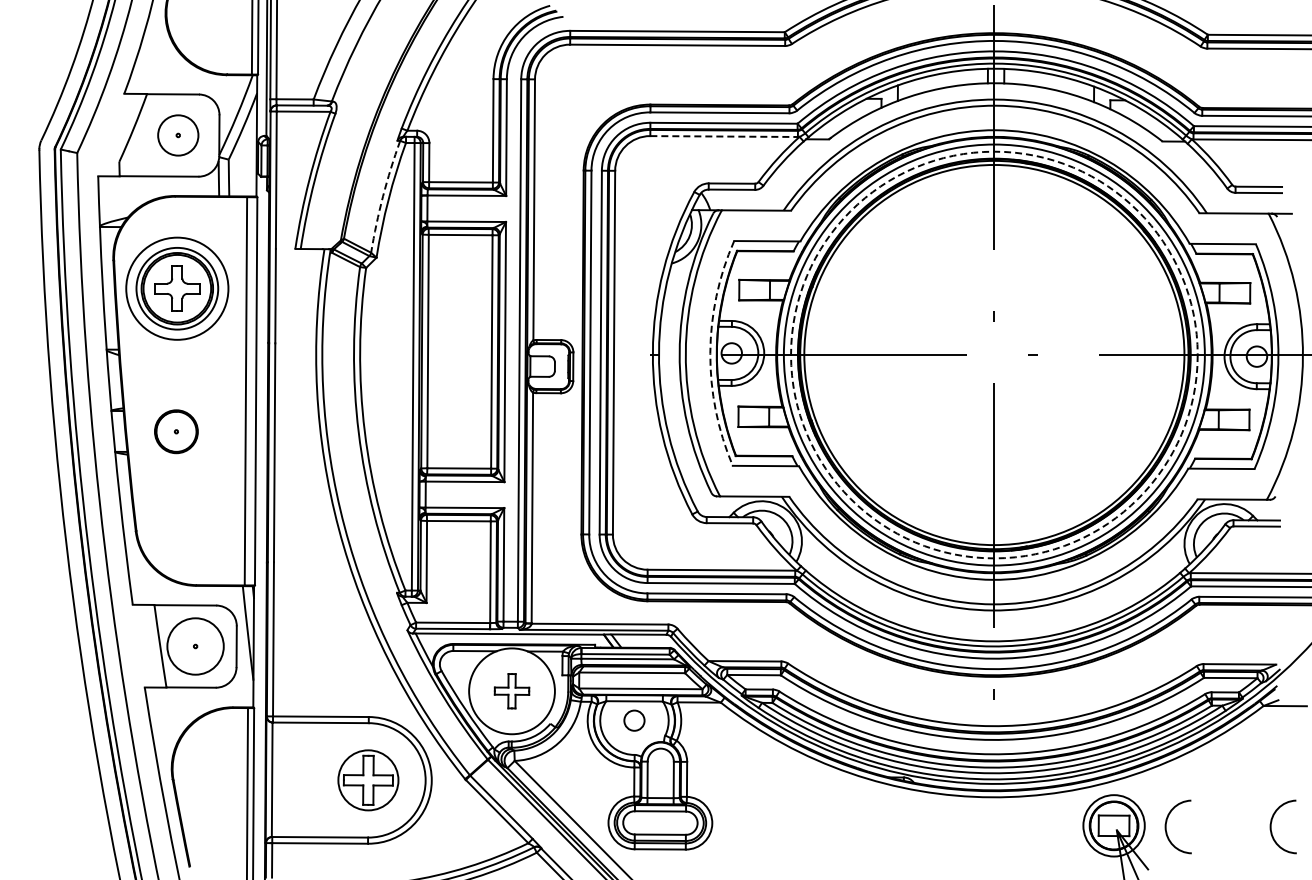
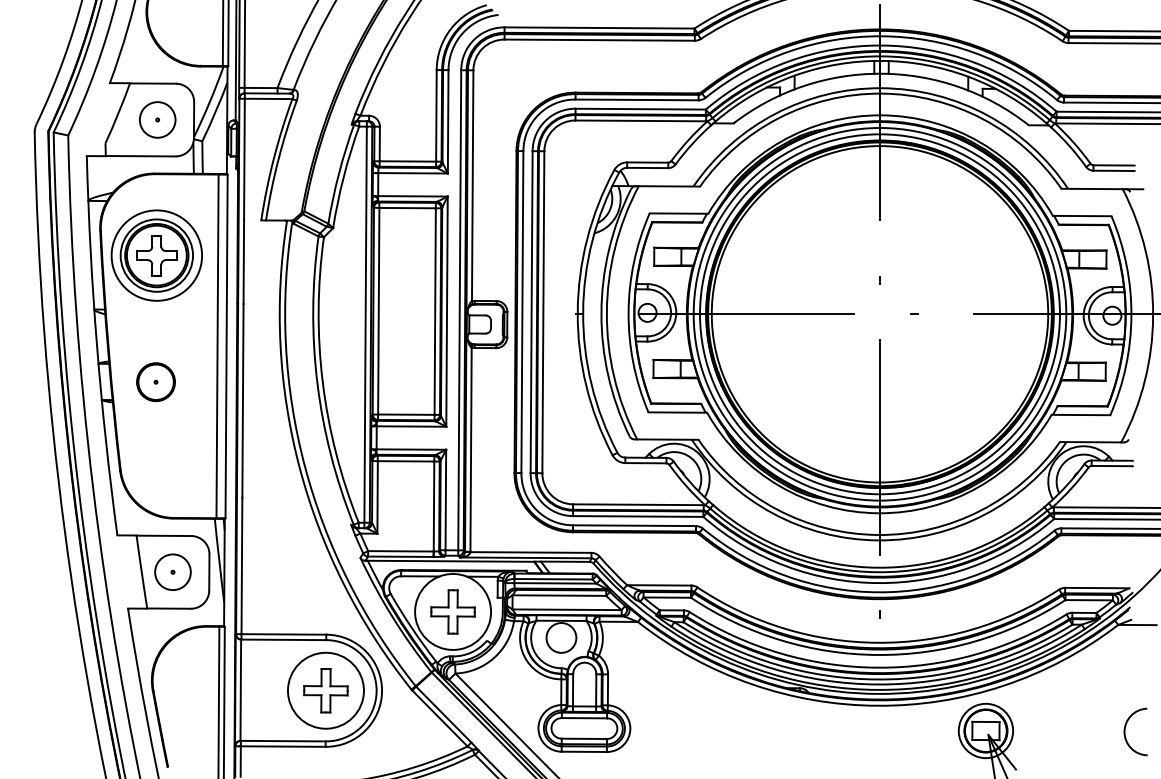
line: (724, 136) -> (641, 120), dashed -> solid
arc: (383, 196) -> (339, 173), dashed -> solid
arc: (710, 353) -> (628, 312), dashed -> solid
circle: (994, 354) -> (880, 313), dashed -> solid
circle: (195, 646) -> (172, 572), size x0.71
part: (511, 690) -> (452, 611), size x1.43
circle: (634, 720) -> (561, 637), size x1.67
circle: (368, 780) -> (326, 690), size x1.43
arc: (1166, 826) -> (1032, 731), removed

